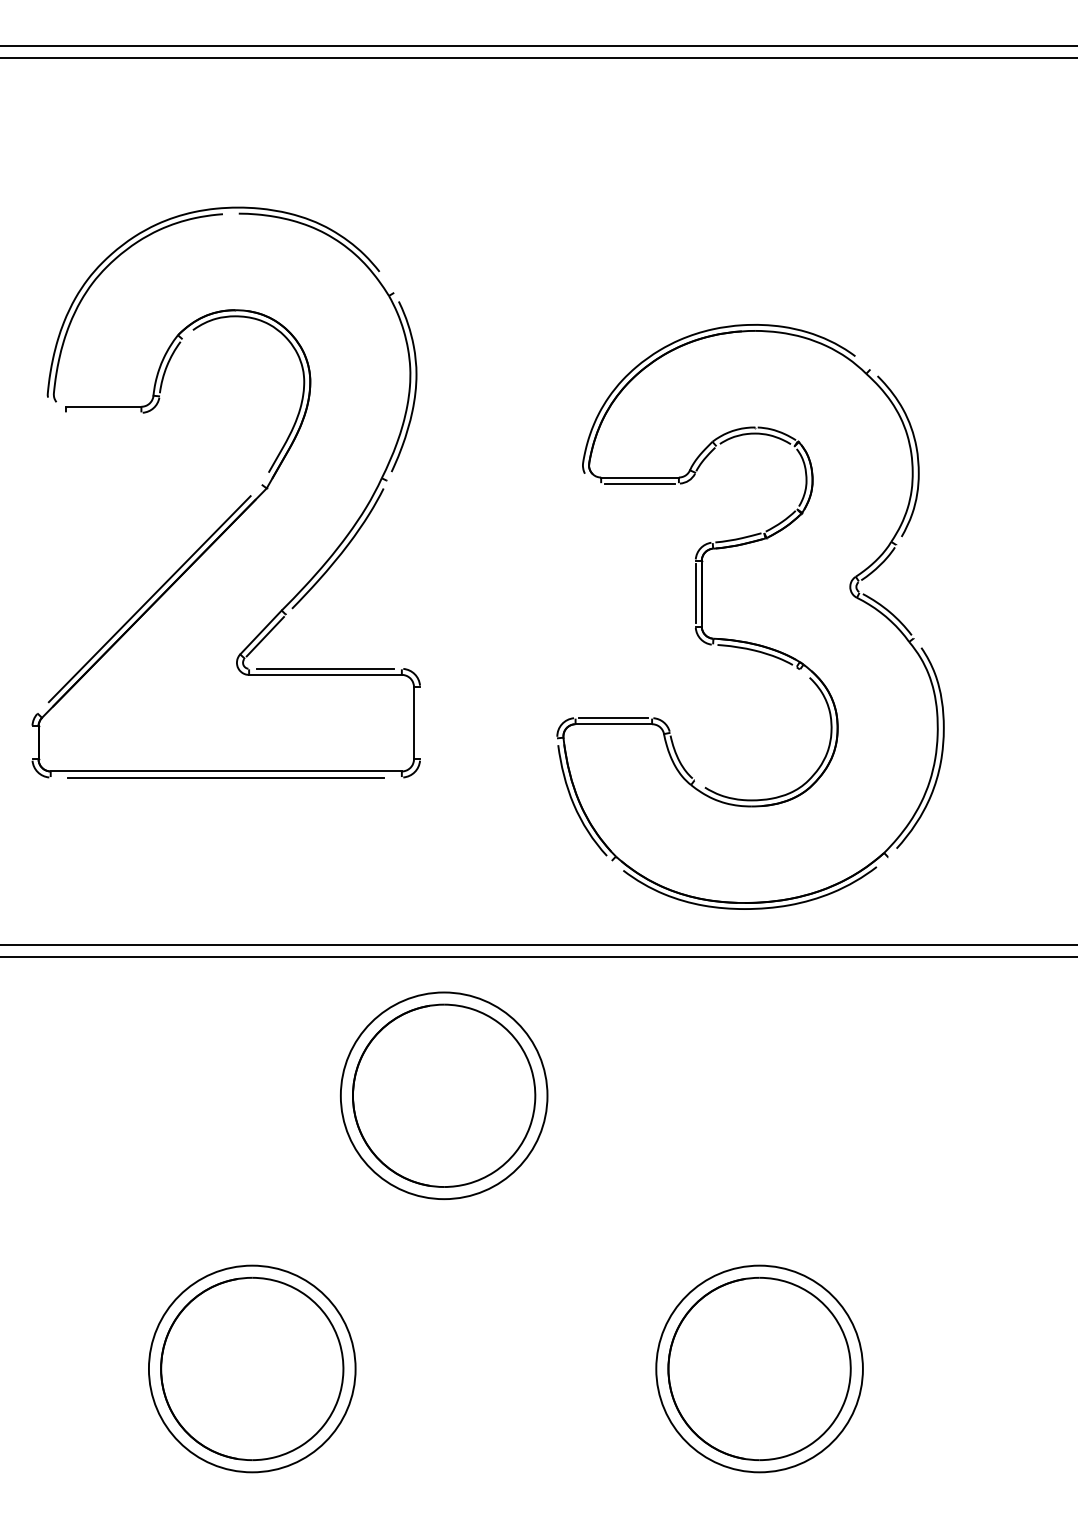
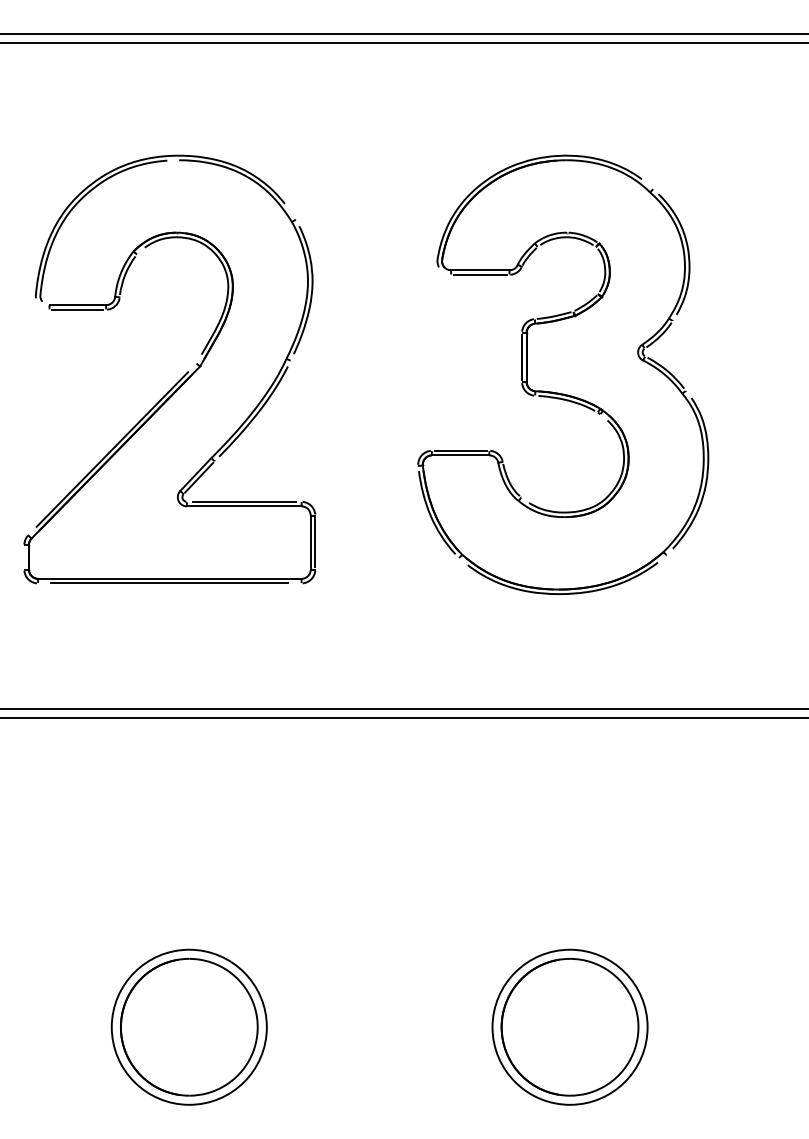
line: (103, 412) -> (77, 309), added
part: (750, 616) -> (563, 374), moved
line: (420, 723) -> (315, 542), added
part: (443, 1094) -> (332, 821), removed

